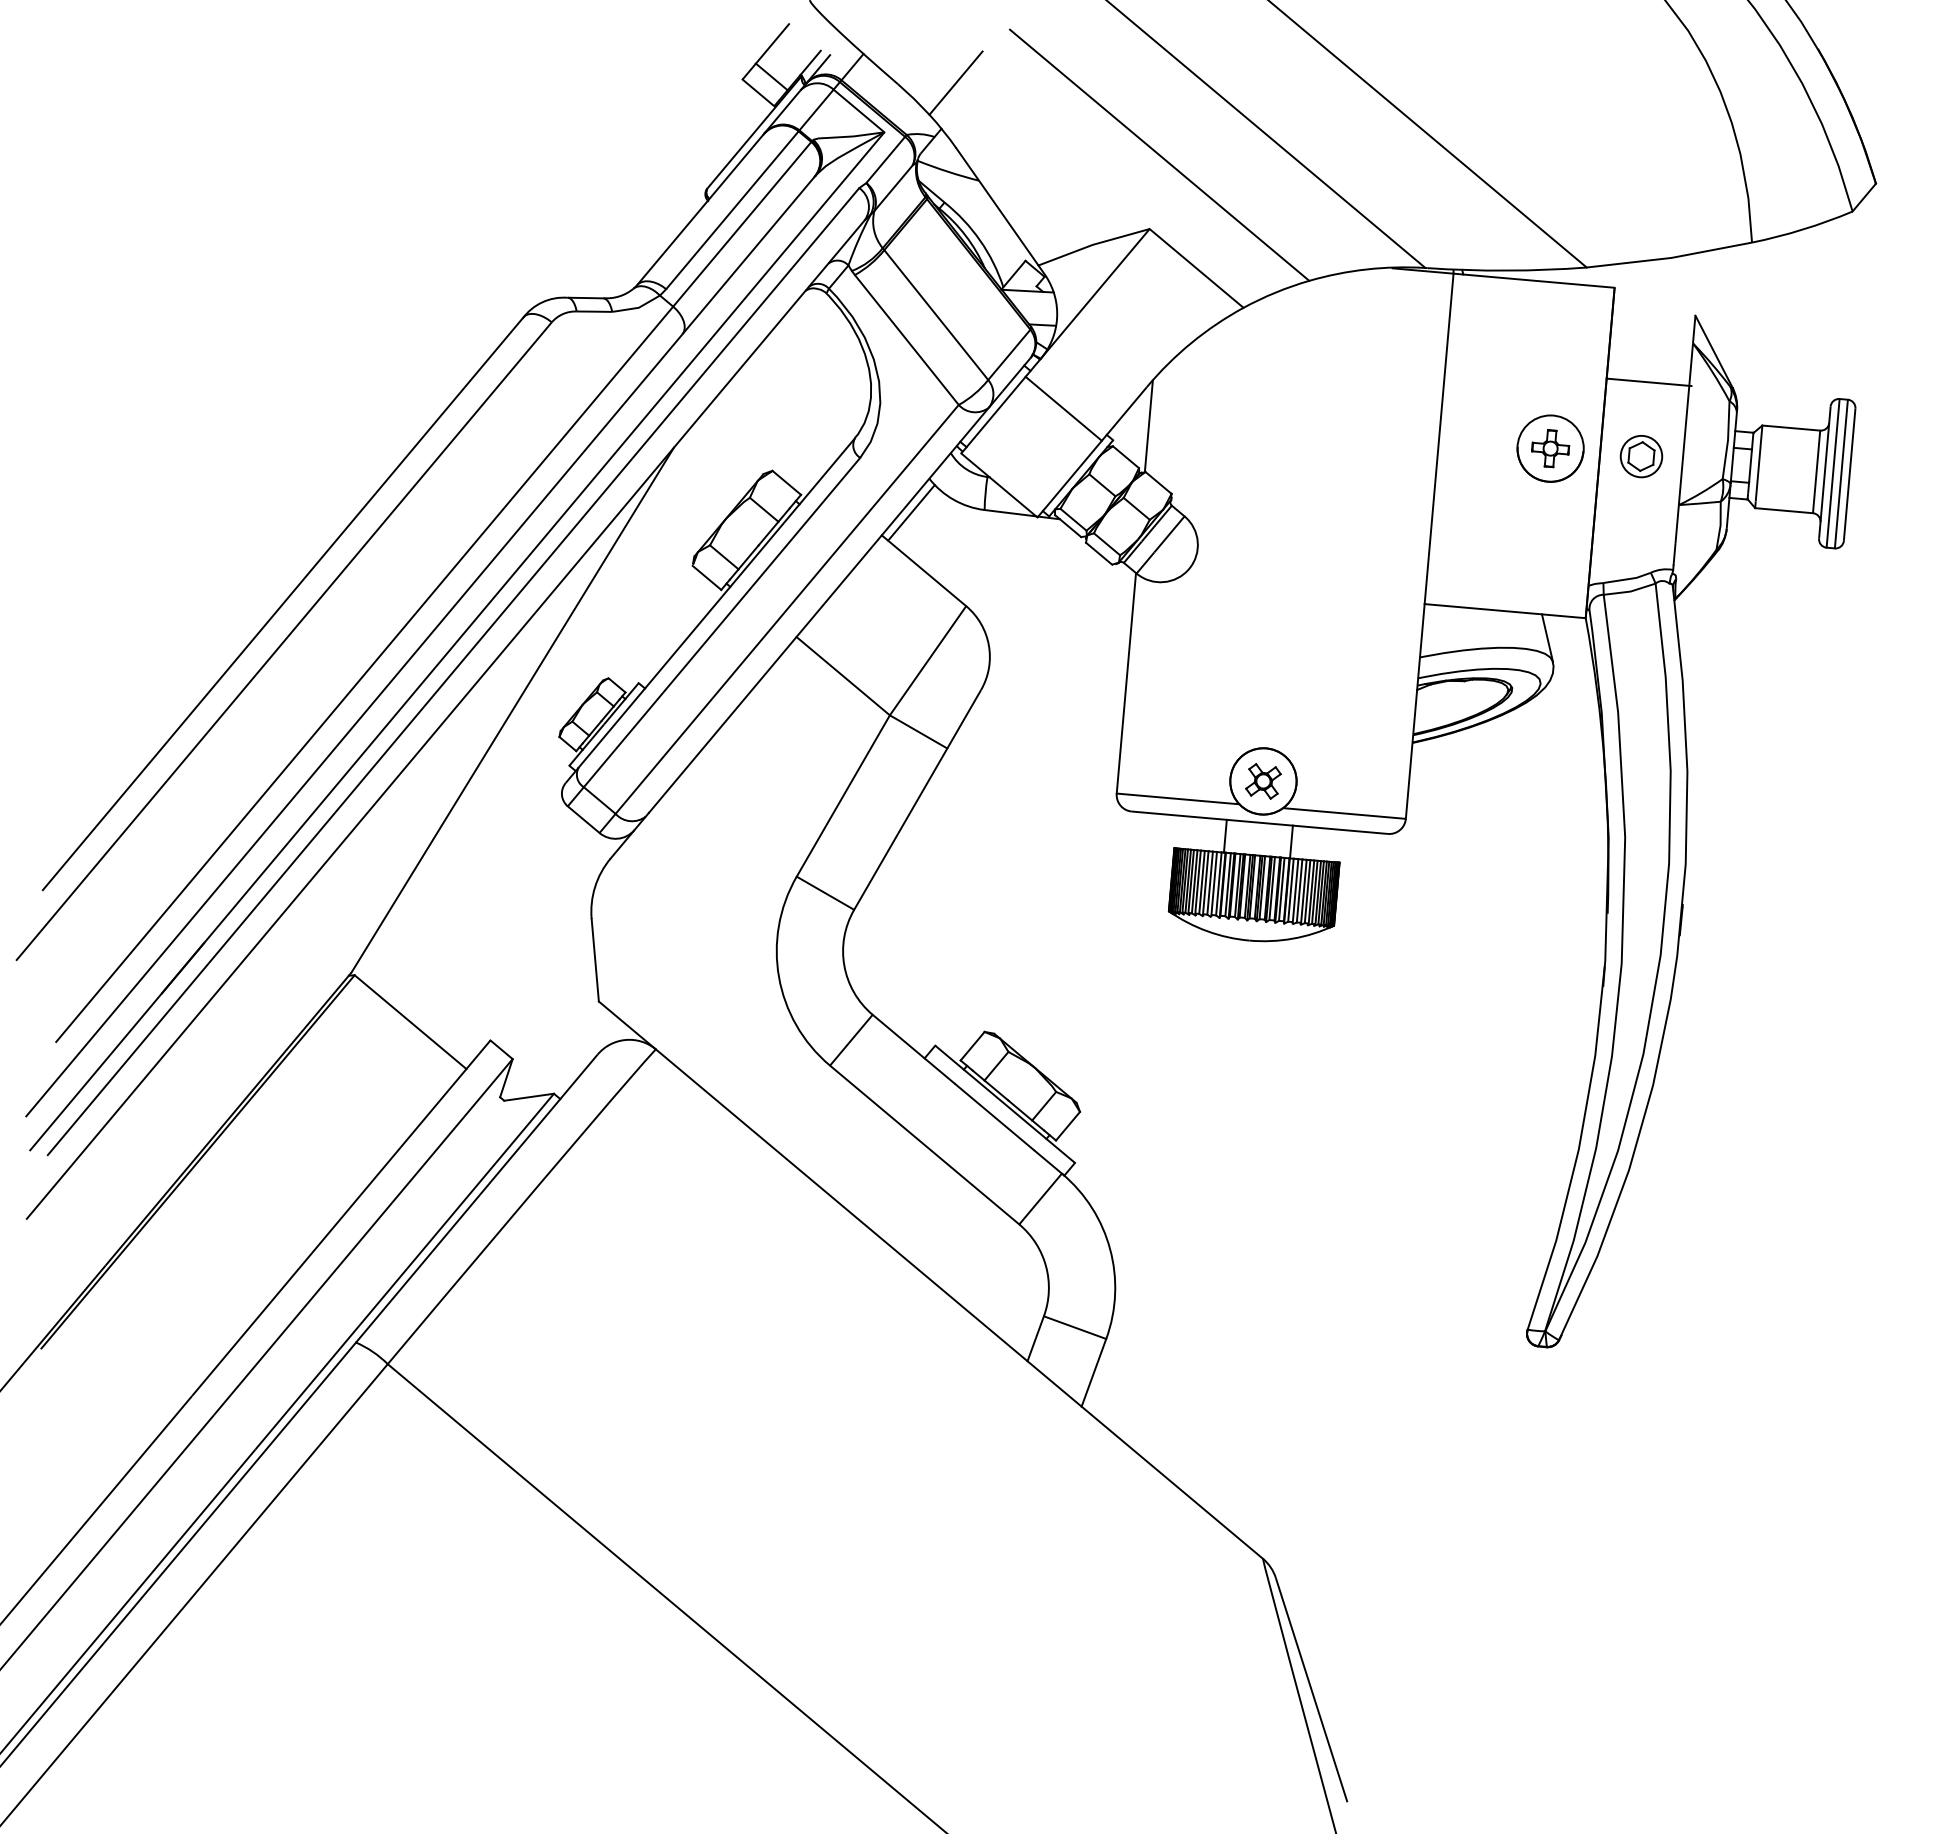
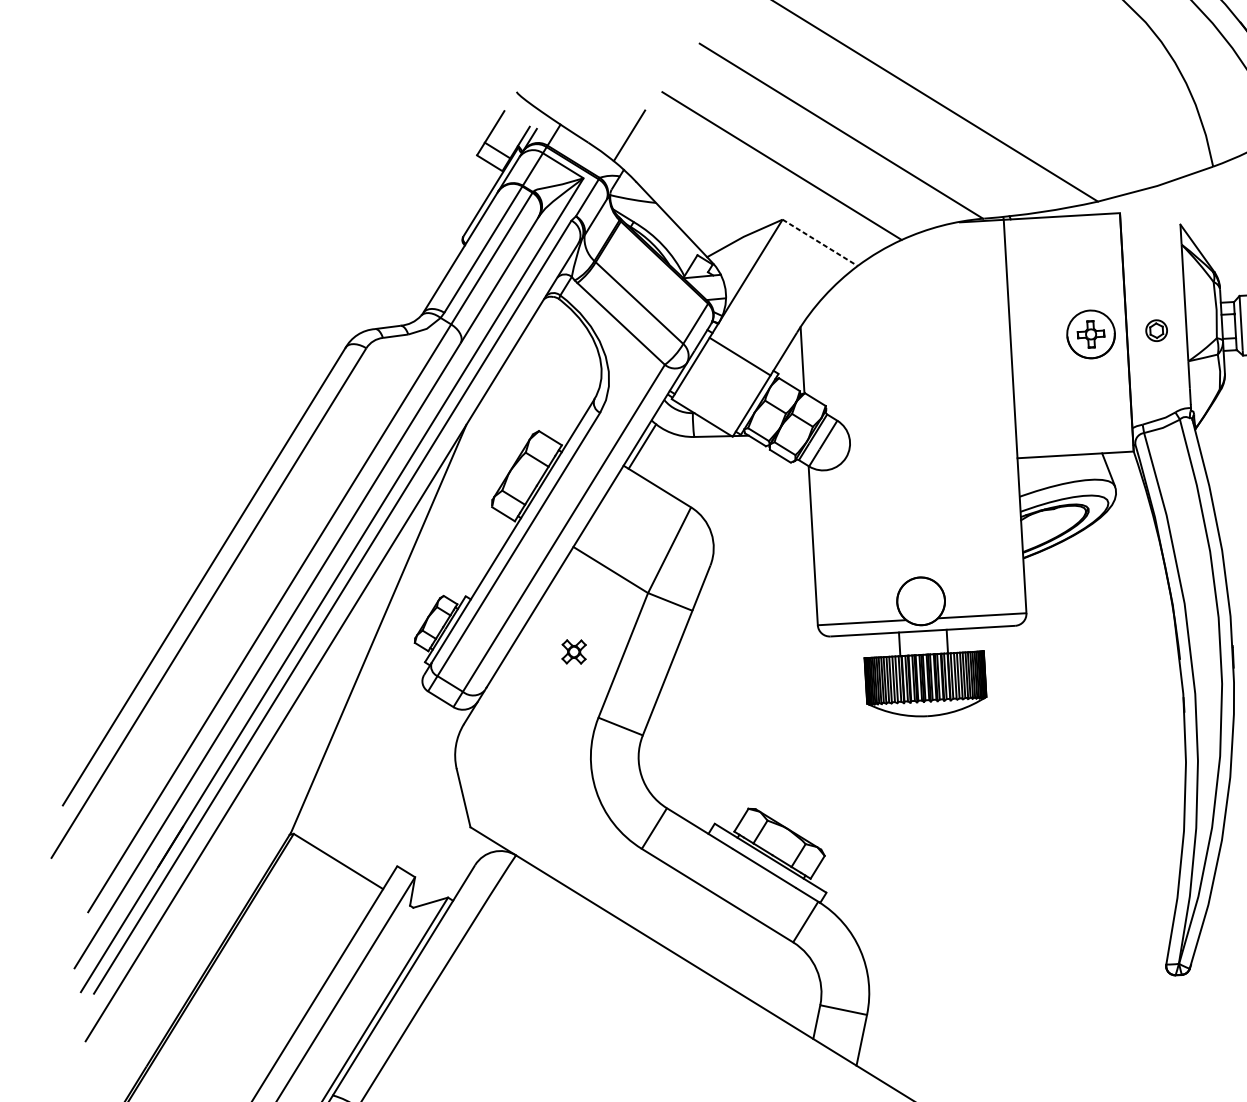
line: (1197, 268) -> (820, 242), solid -> dashed
line: (1648, 382) -> (1153, 277), removed
part: (1641, 456) -> (1156, 330), size x0.7
part: (1263, 781) -> (574, 652), moved

